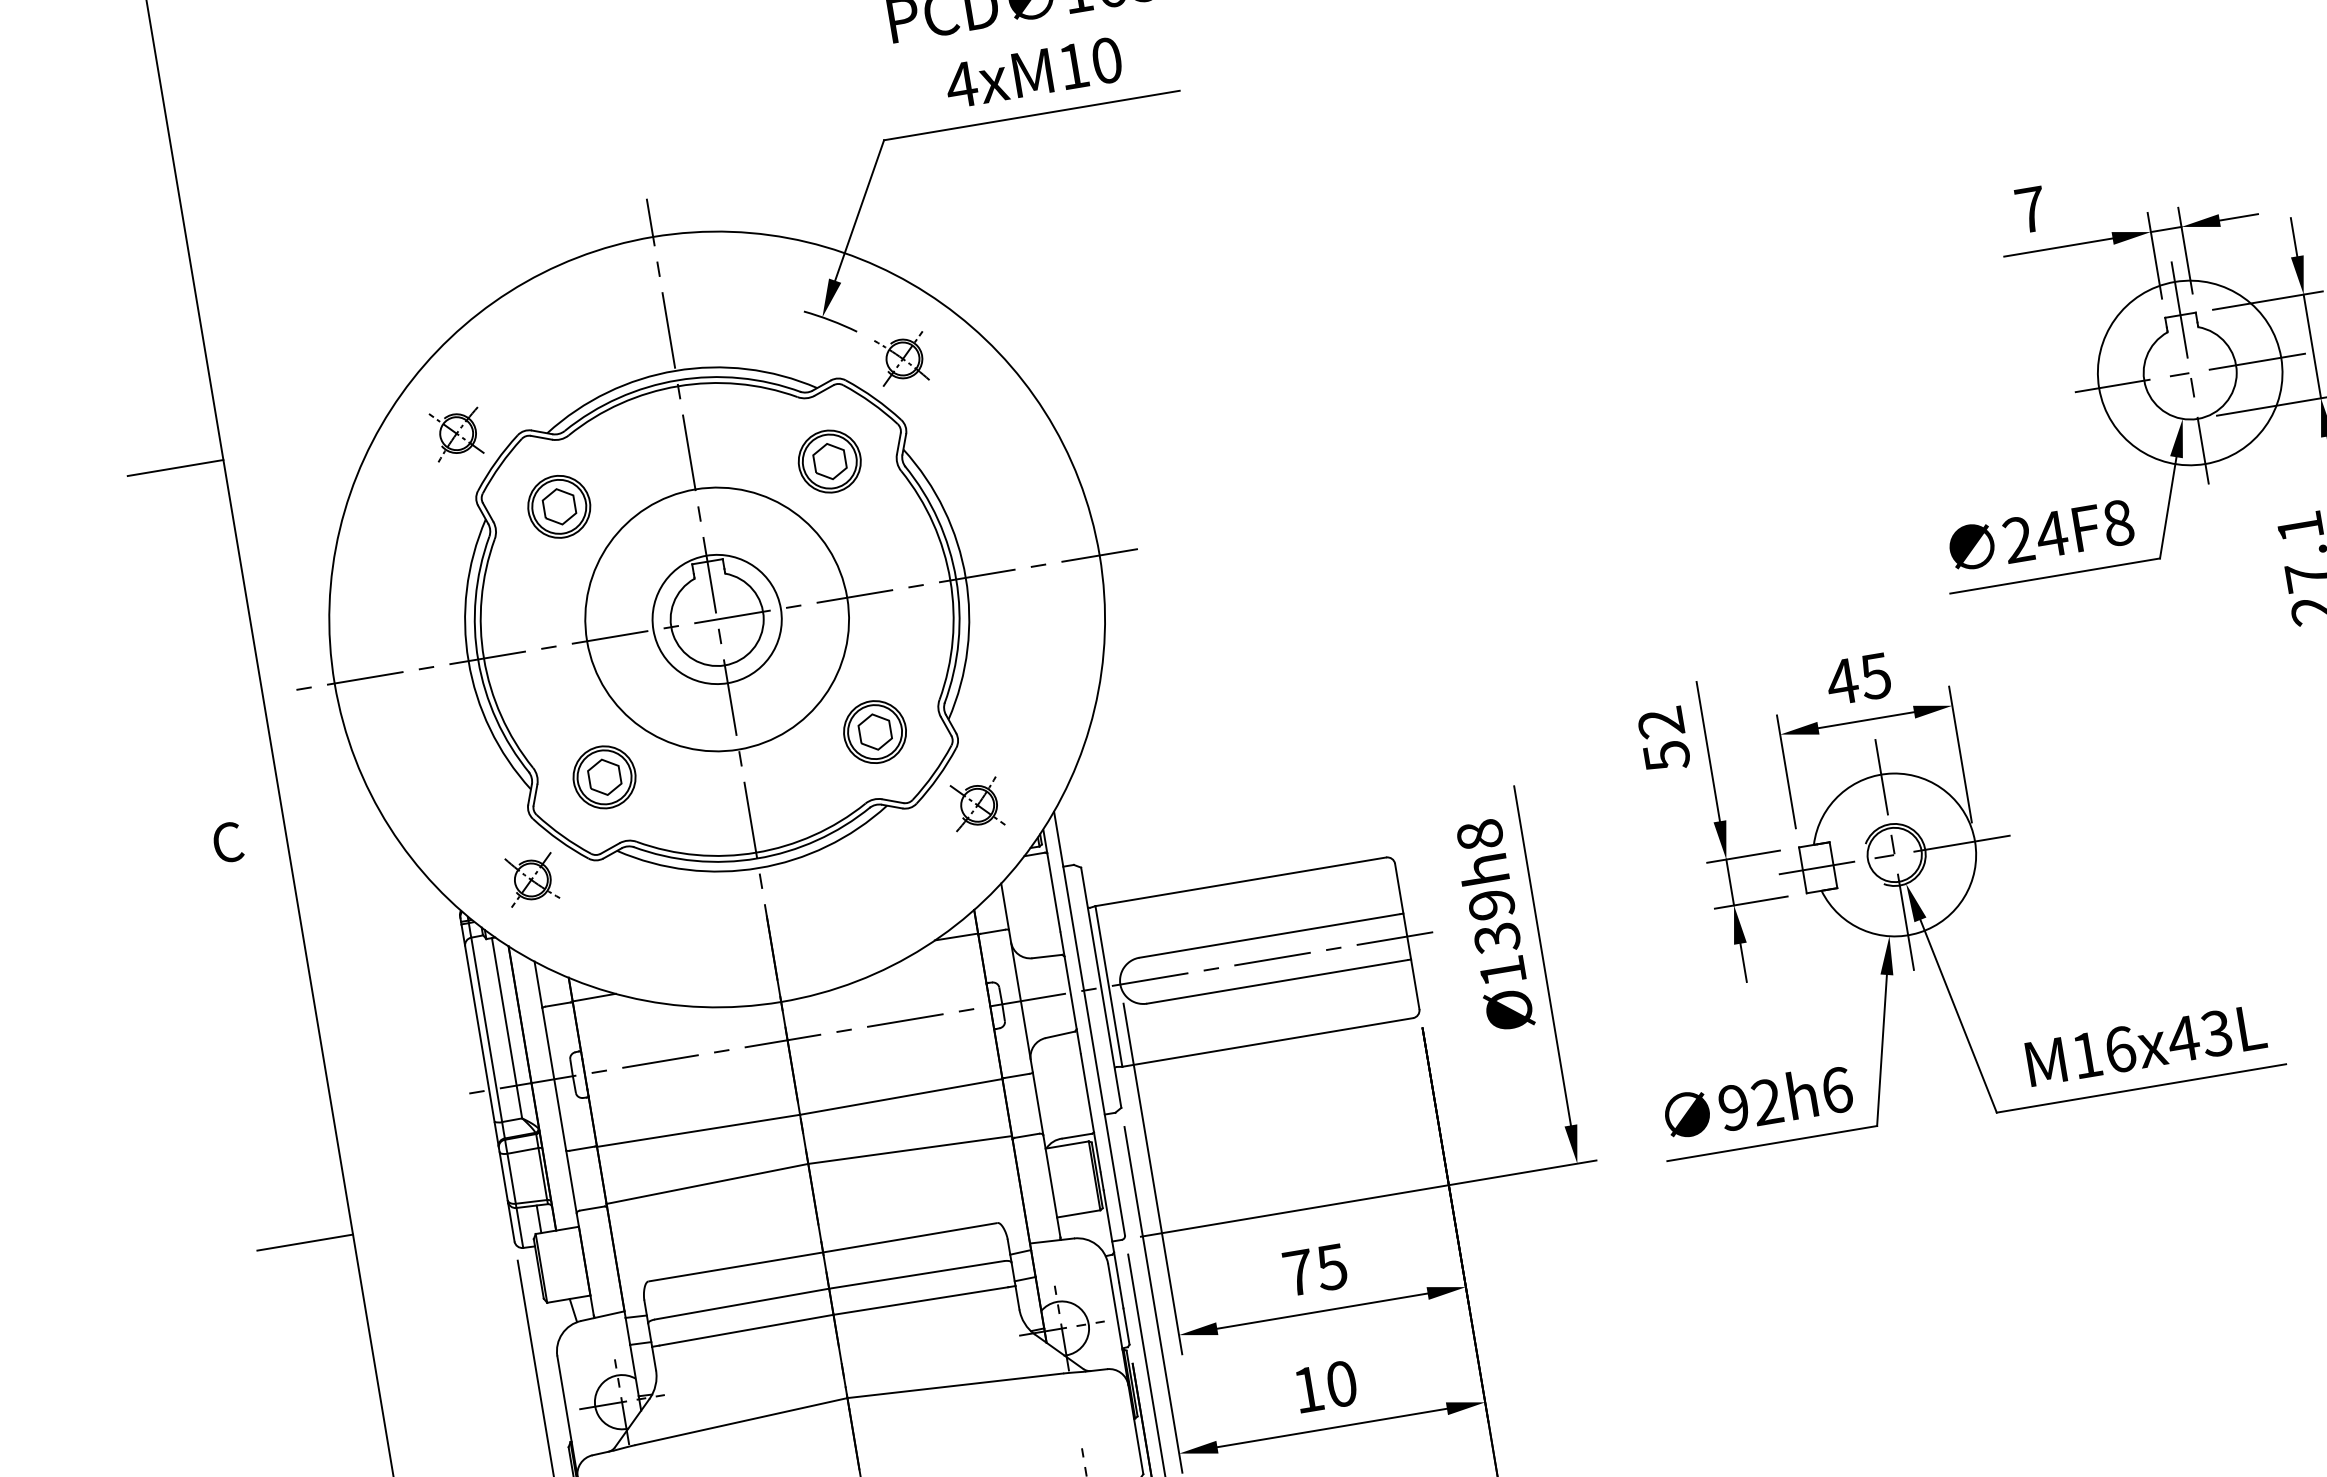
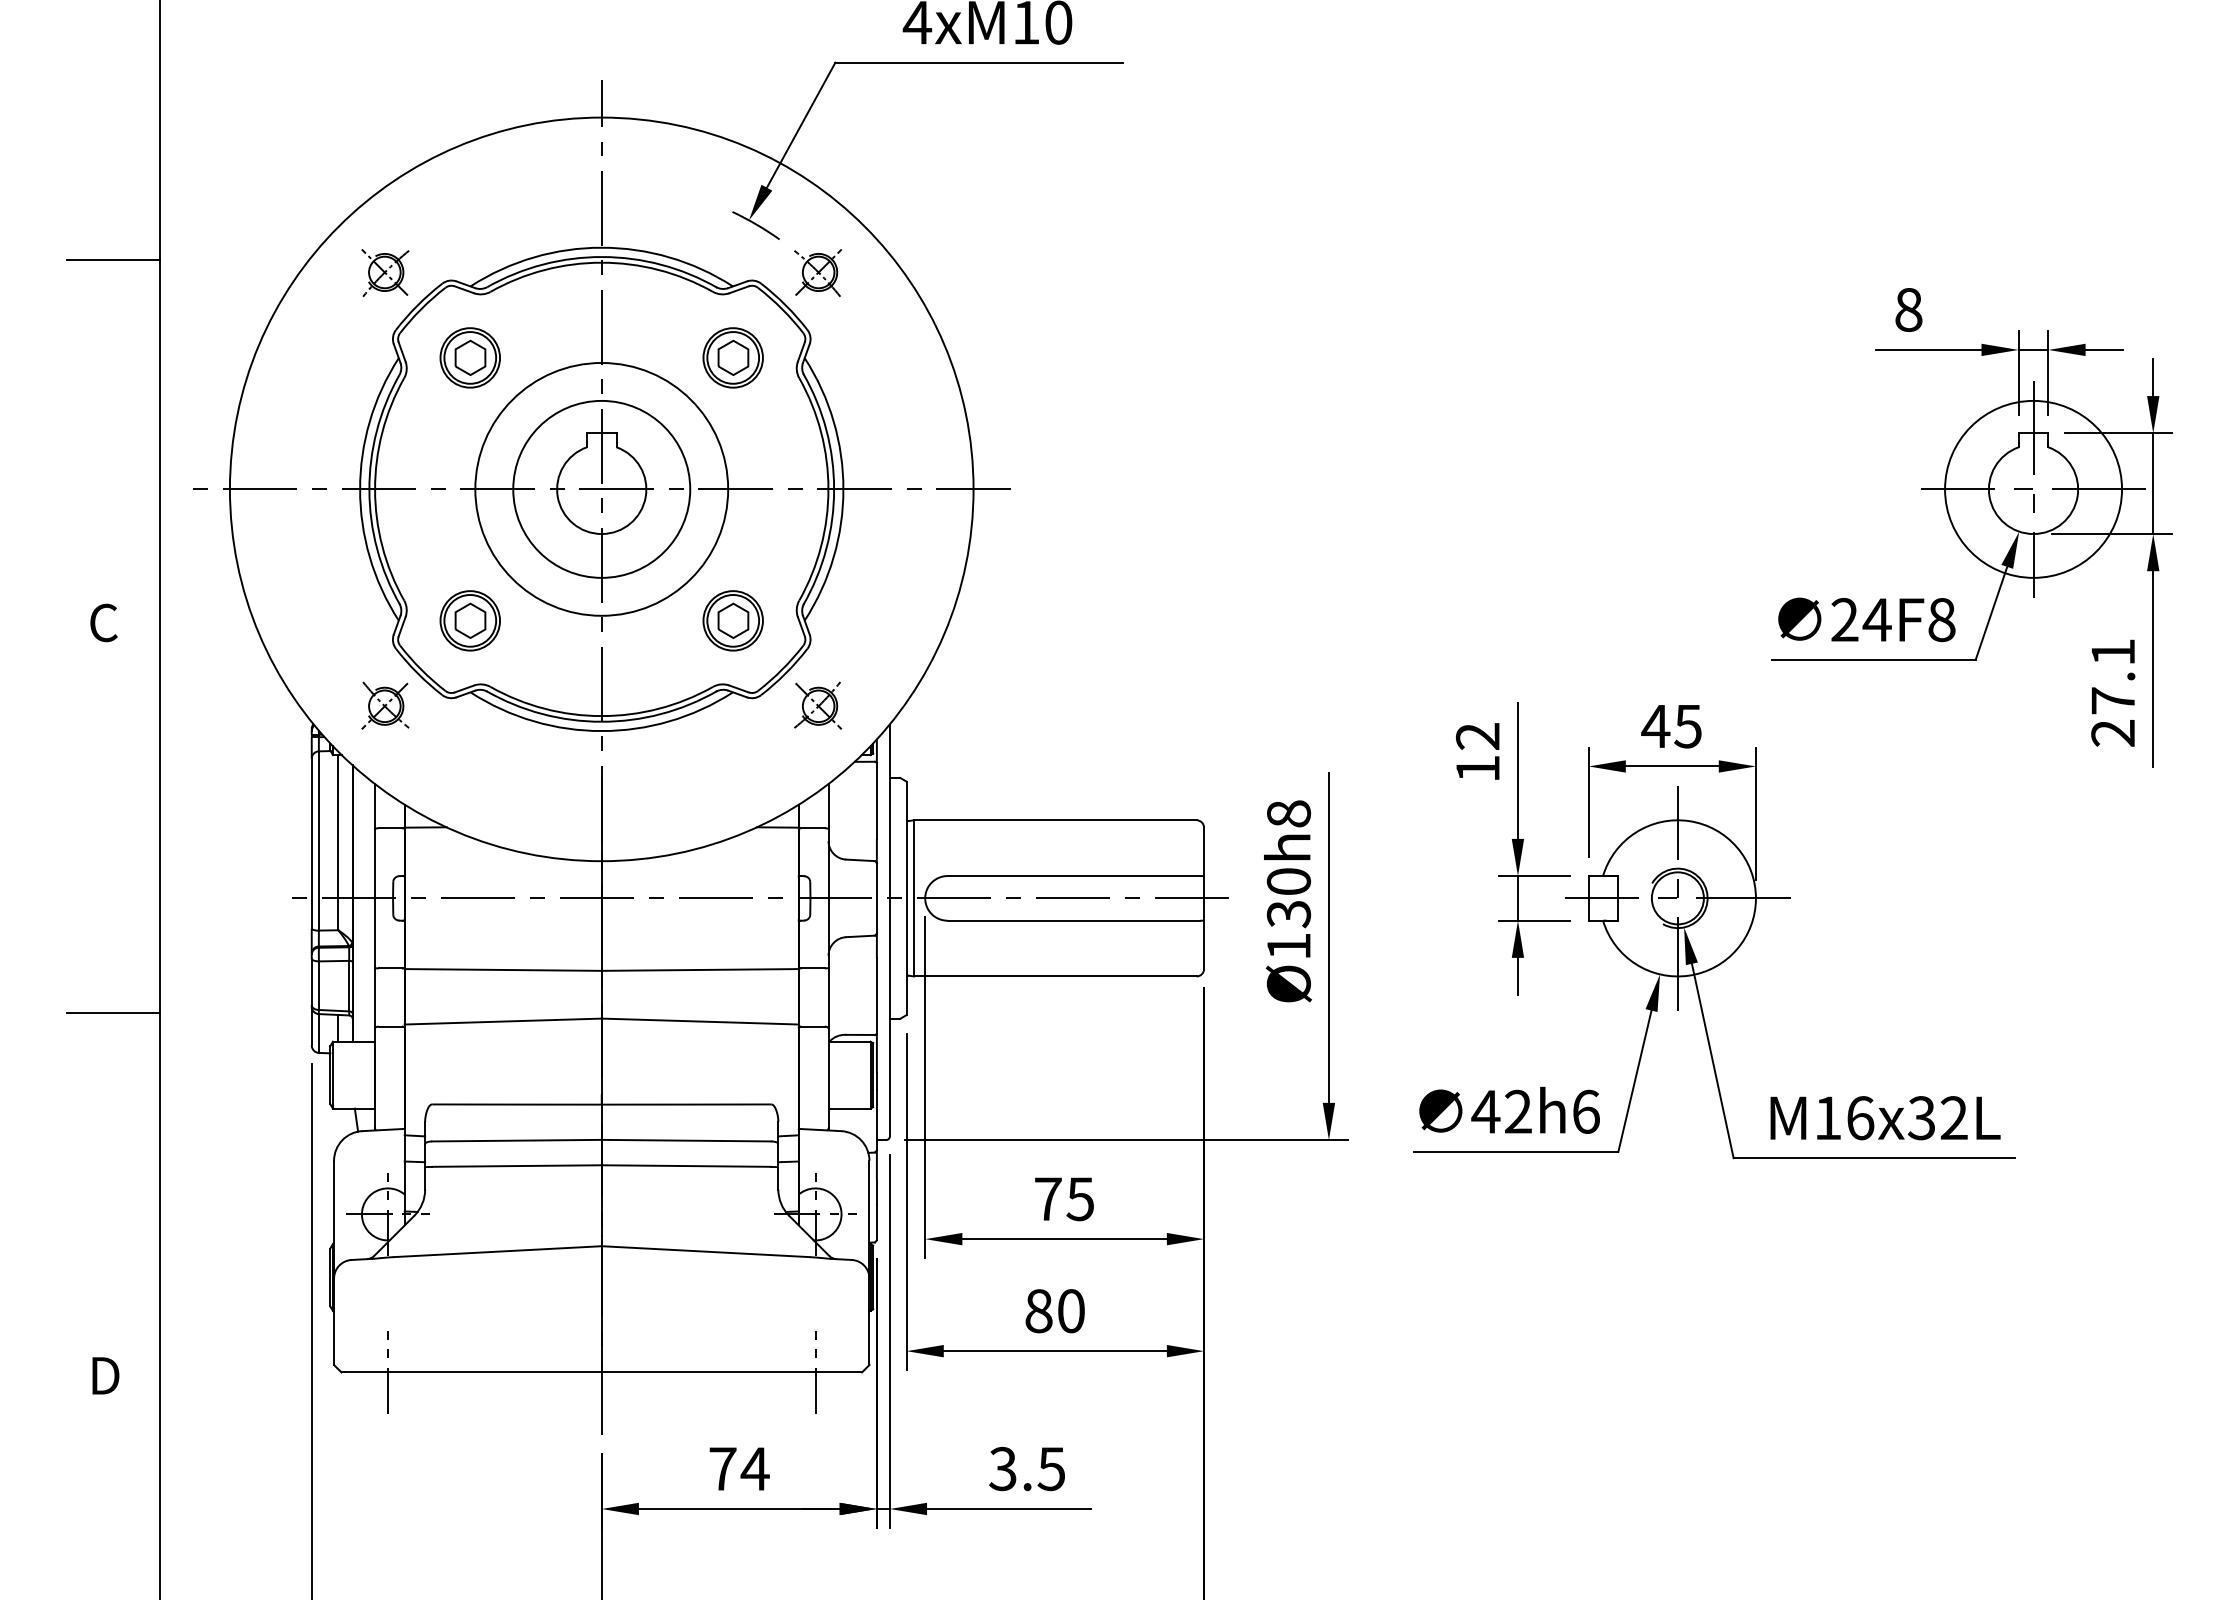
text: (2030, 210) -> (1908, 310), 7 -> 8
circle: (716, 618) -> (601, 488), size x1.43
text: (1667, 756) -> (1478, 769), 52 -> 12
text: (1491, 904) -> (1288, 881), Ø139h8 -> Ø130h8
text: (2199, 1036) -> (1937, 1118), M16x43L -> M16x32L
text: (1733, 1107) -> (1485, 1111), 92h6 -> 42h6
text: (1308, 1390) -> (1038, 1311), 10 -> 80

